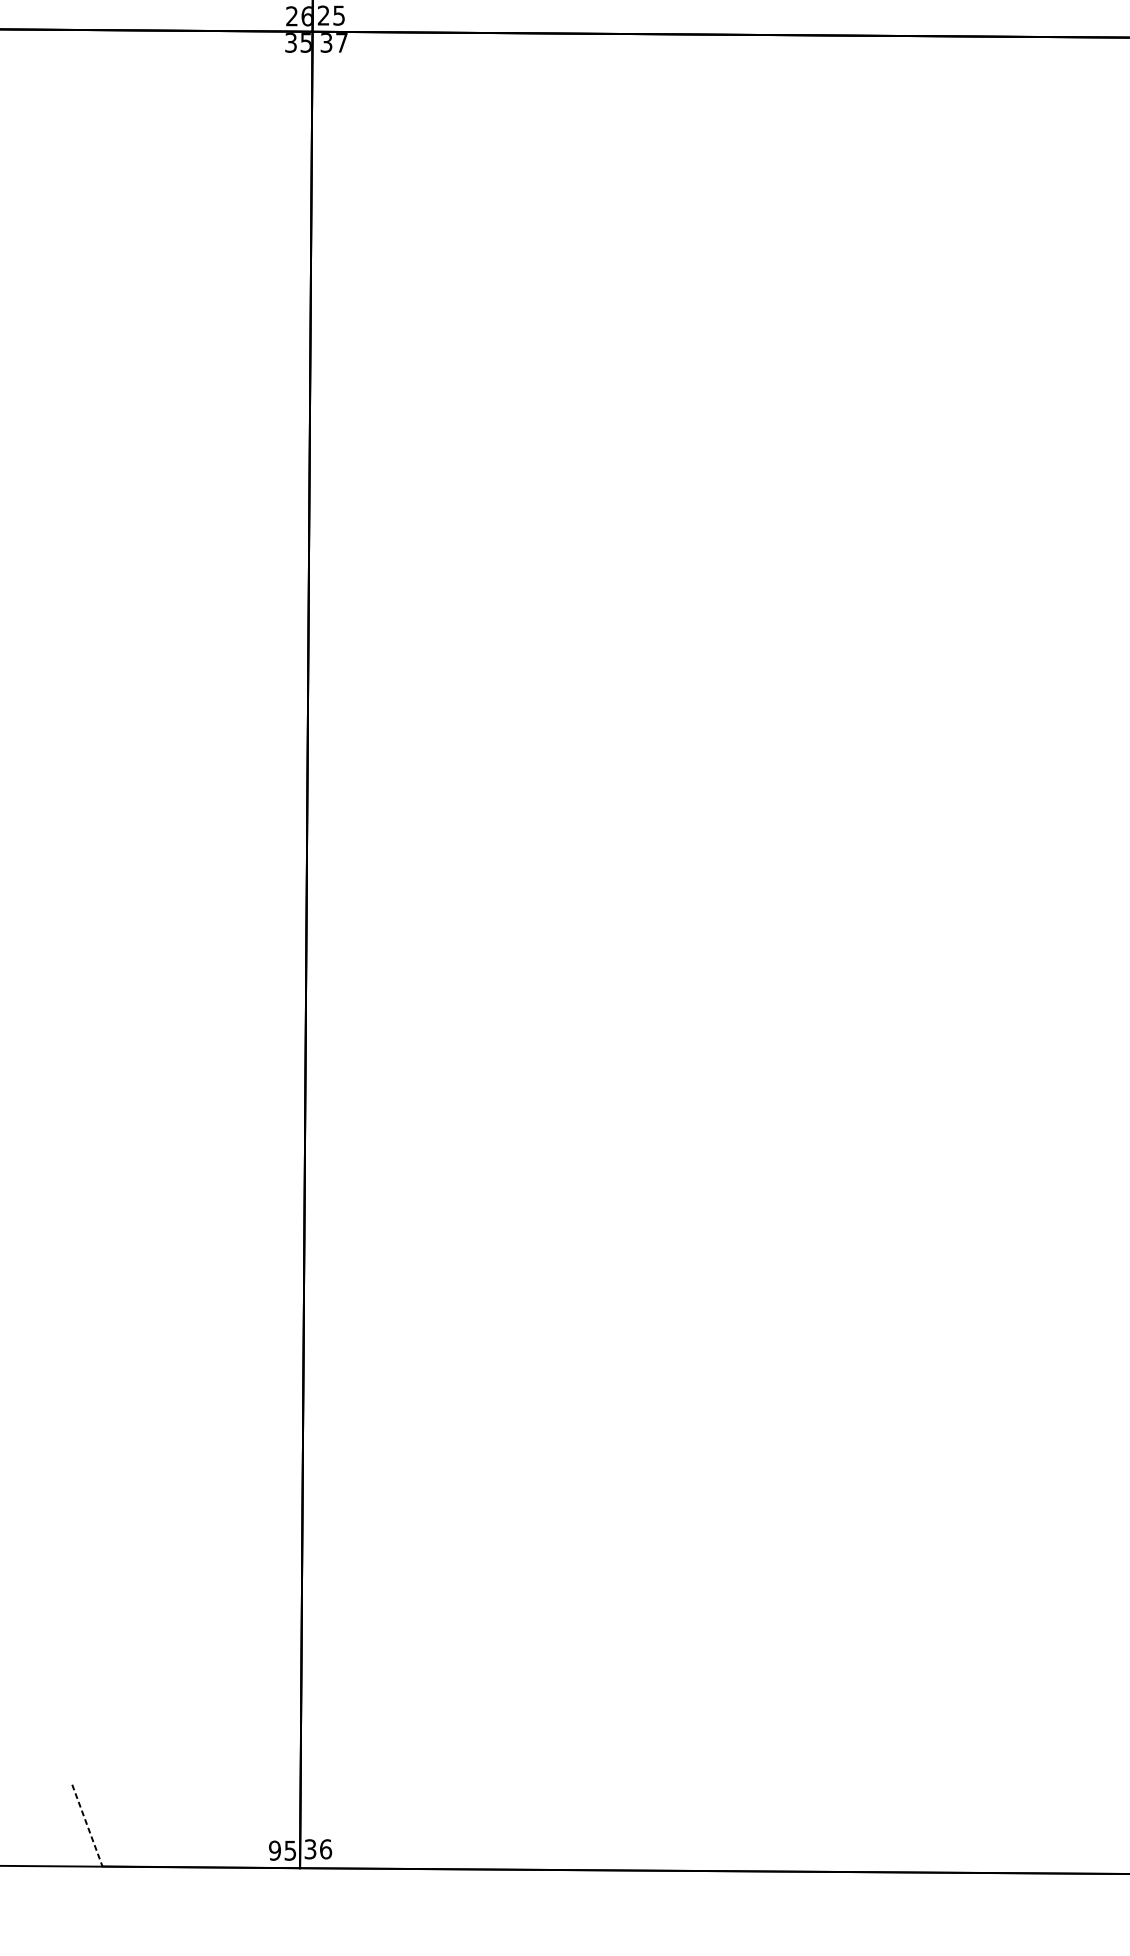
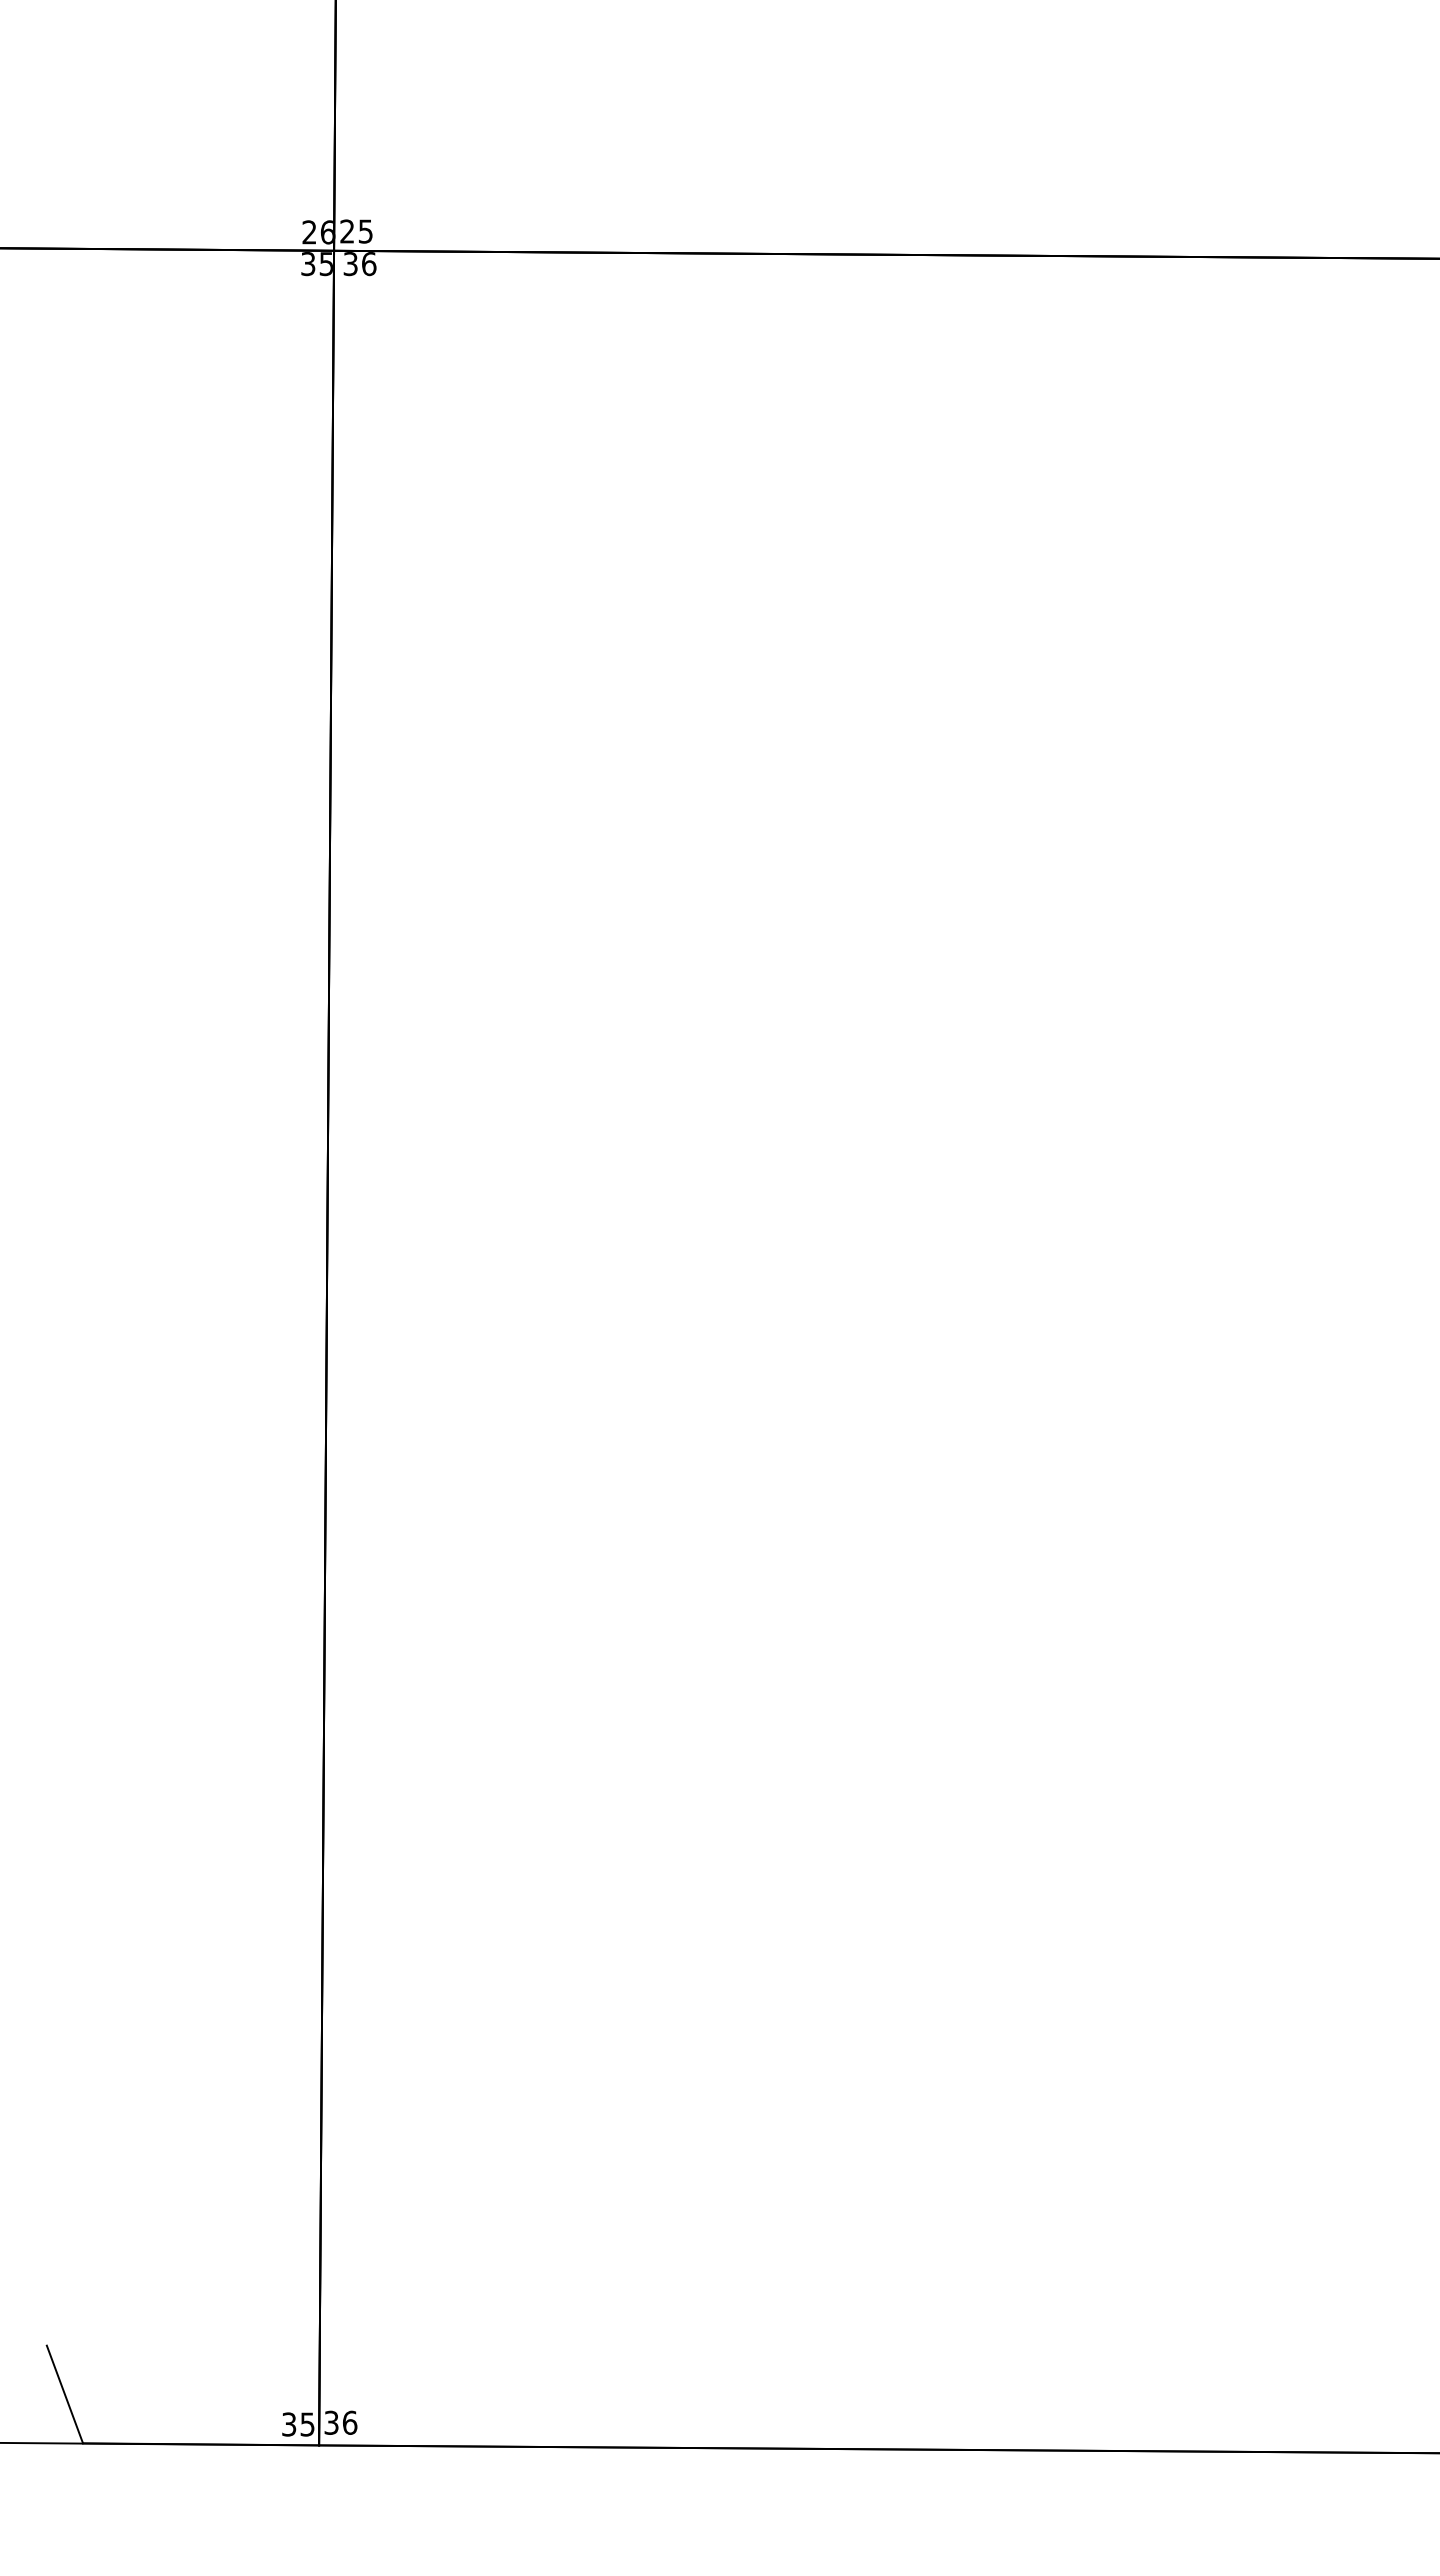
text: (342, 43) -> (369, 264), 37 -> 36
line: (87, 1825) -> (65, 2394), dashed -> solid
text: (274, 1850) -> (288, 2424), 95 -> 35

